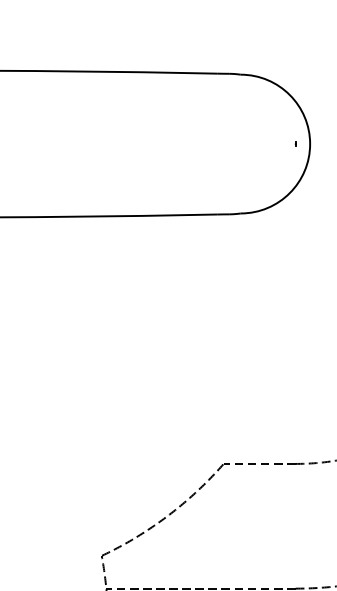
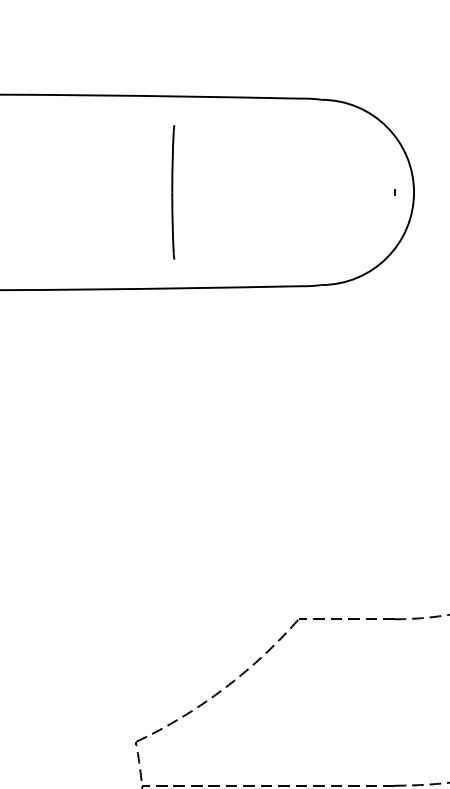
part: (129, 144) -> (173, 192), added

